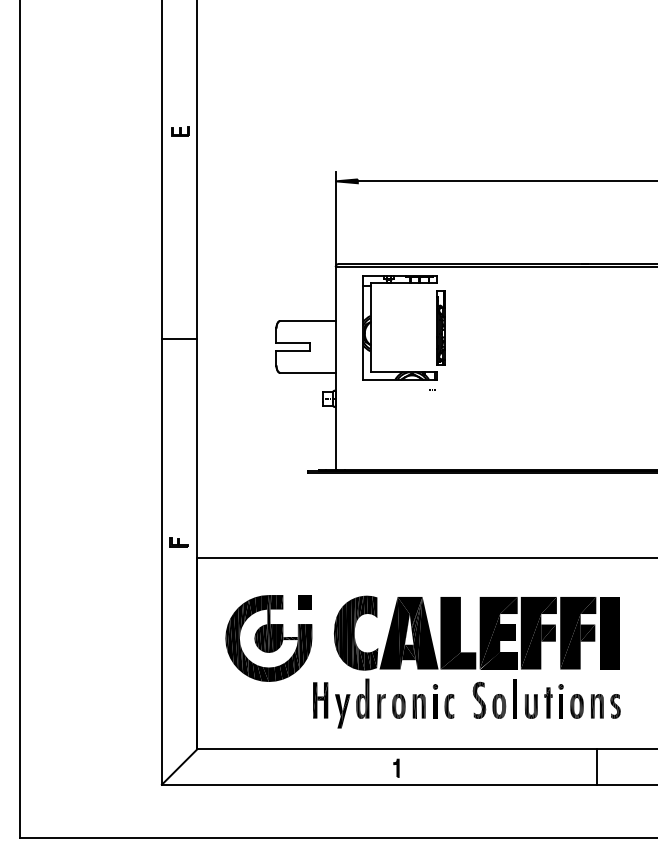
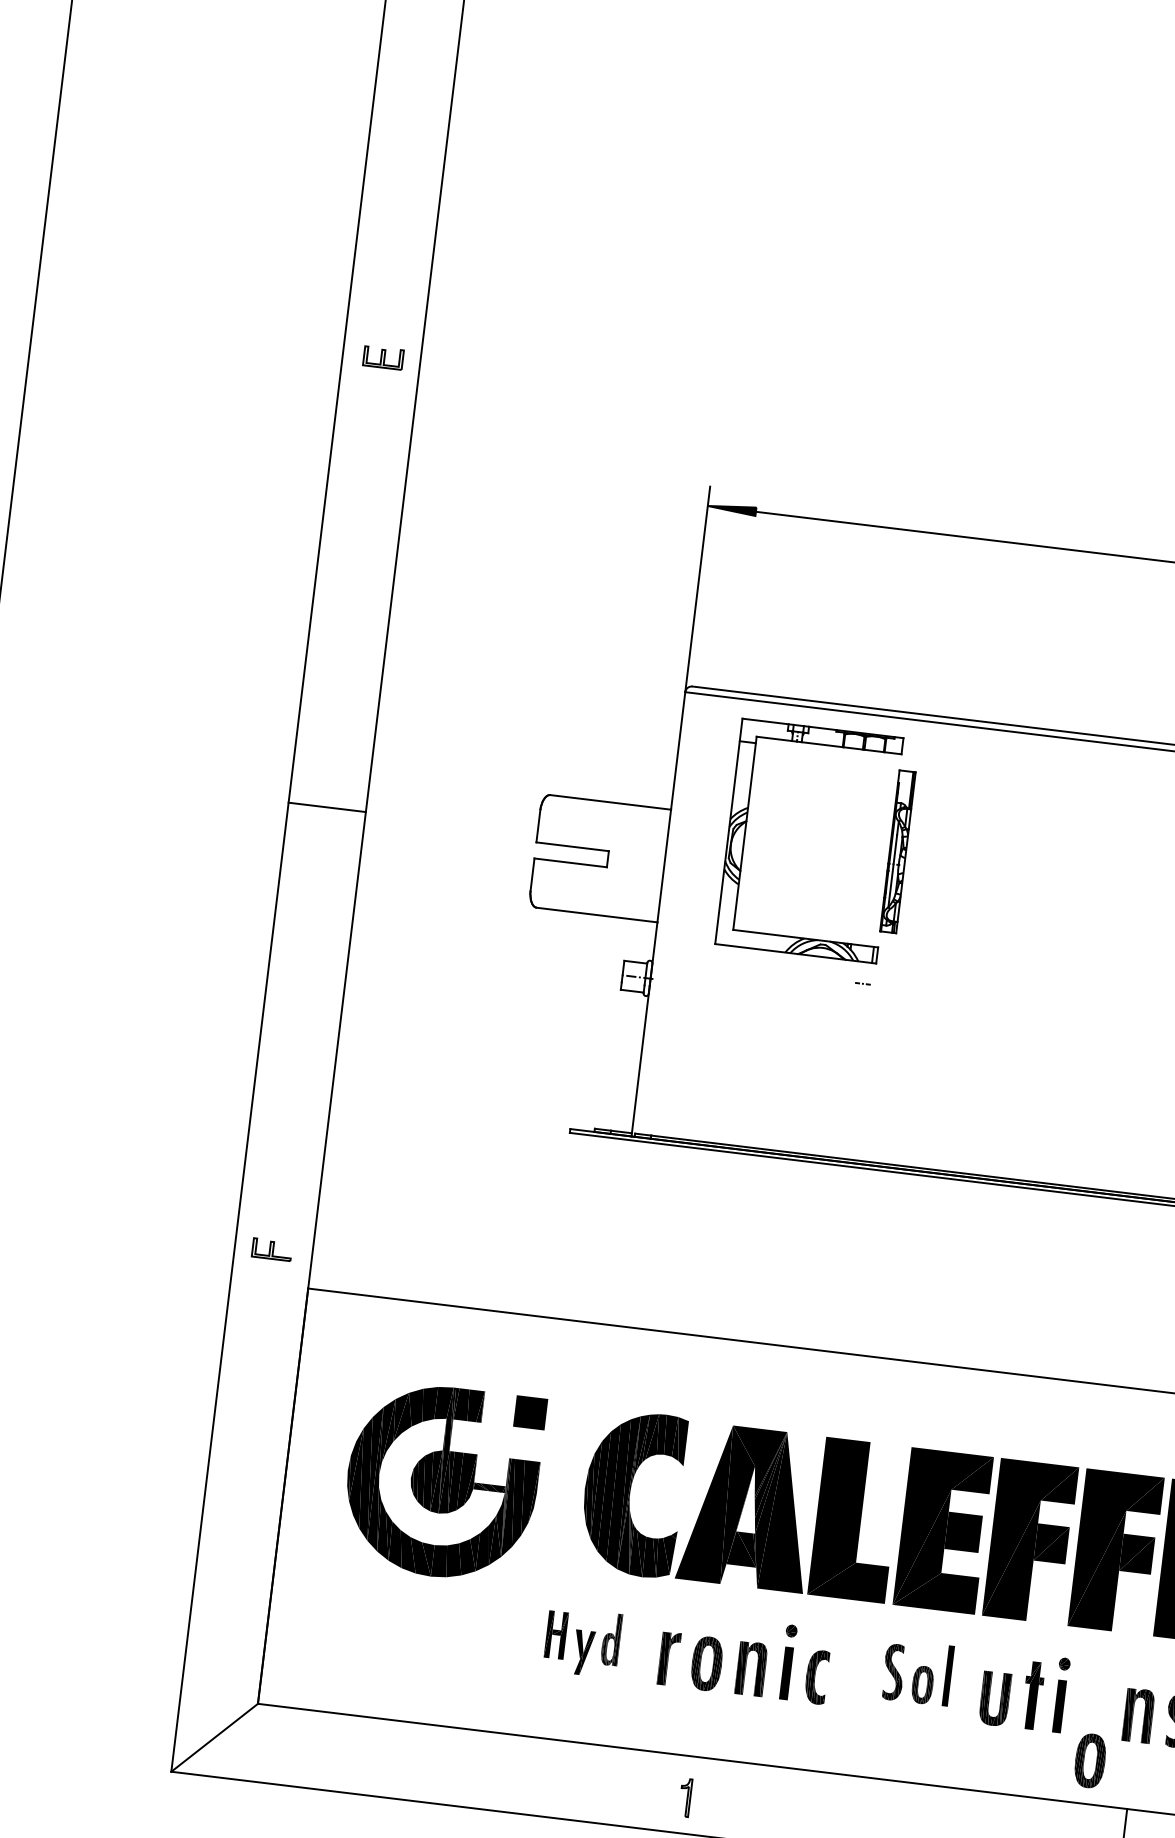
part: (494, 698) -> (916, 1671), size x0.7
part: (341, 703) -> (583, 1642), size x0.6
part: (576, 706) -> (1089, 1760), moved

